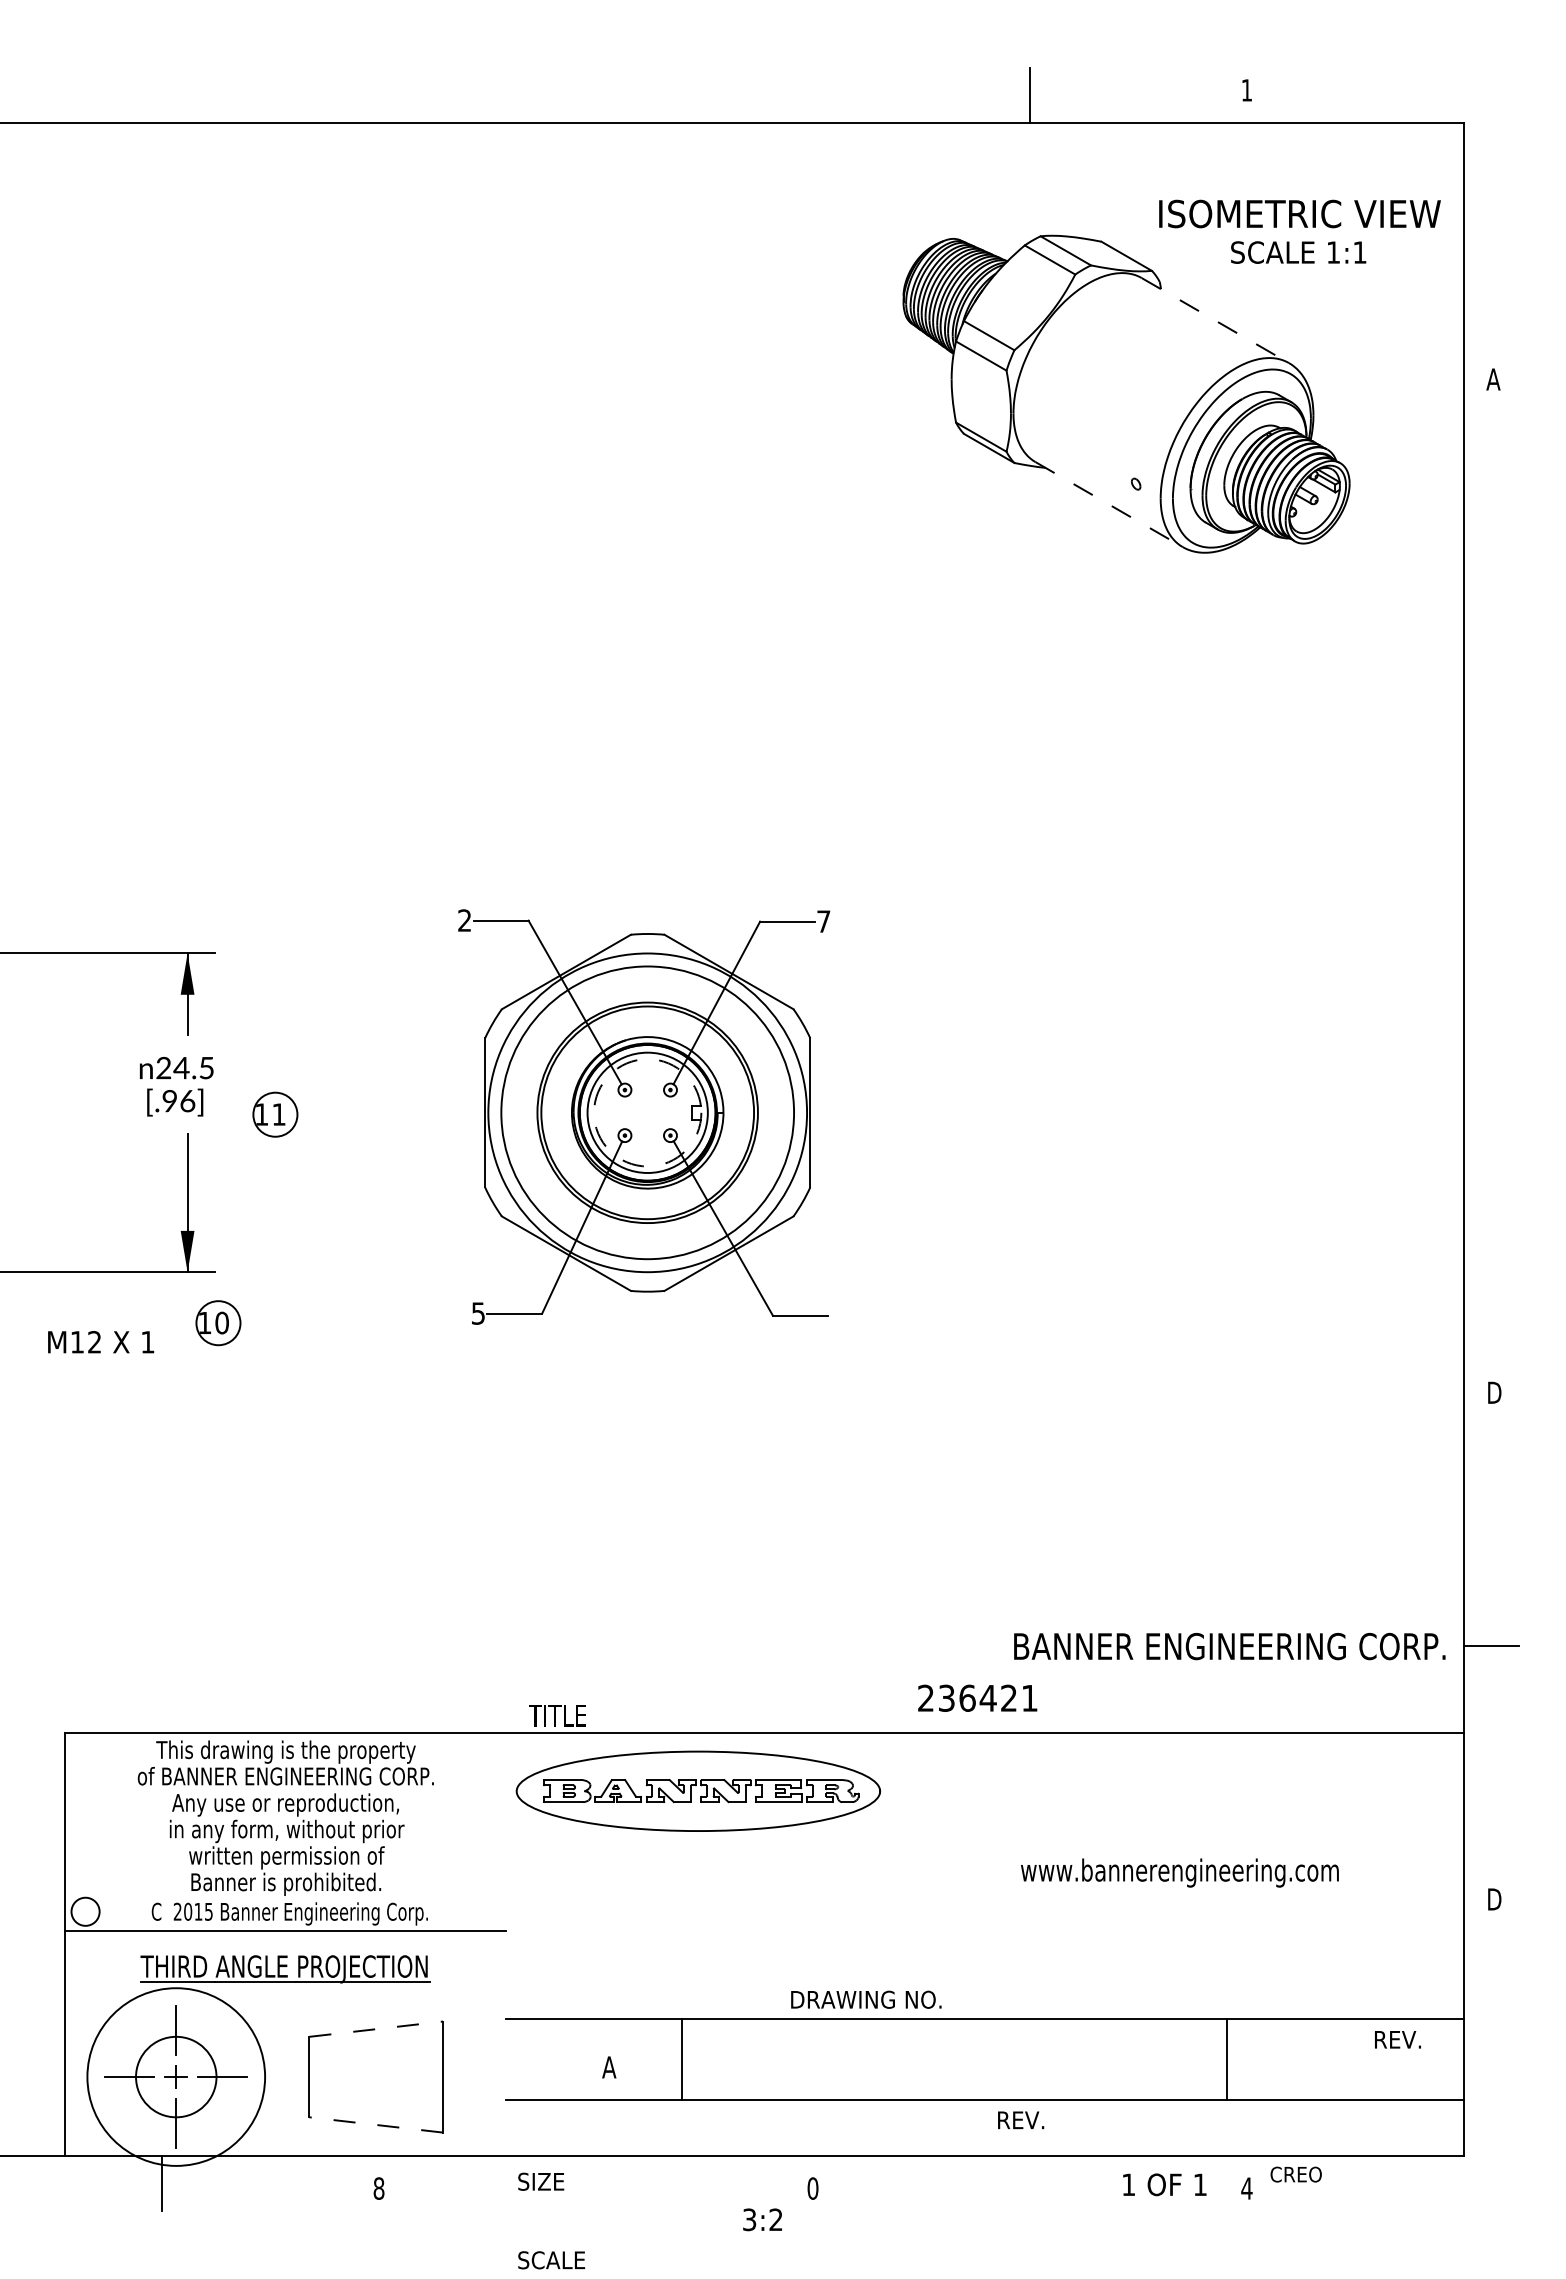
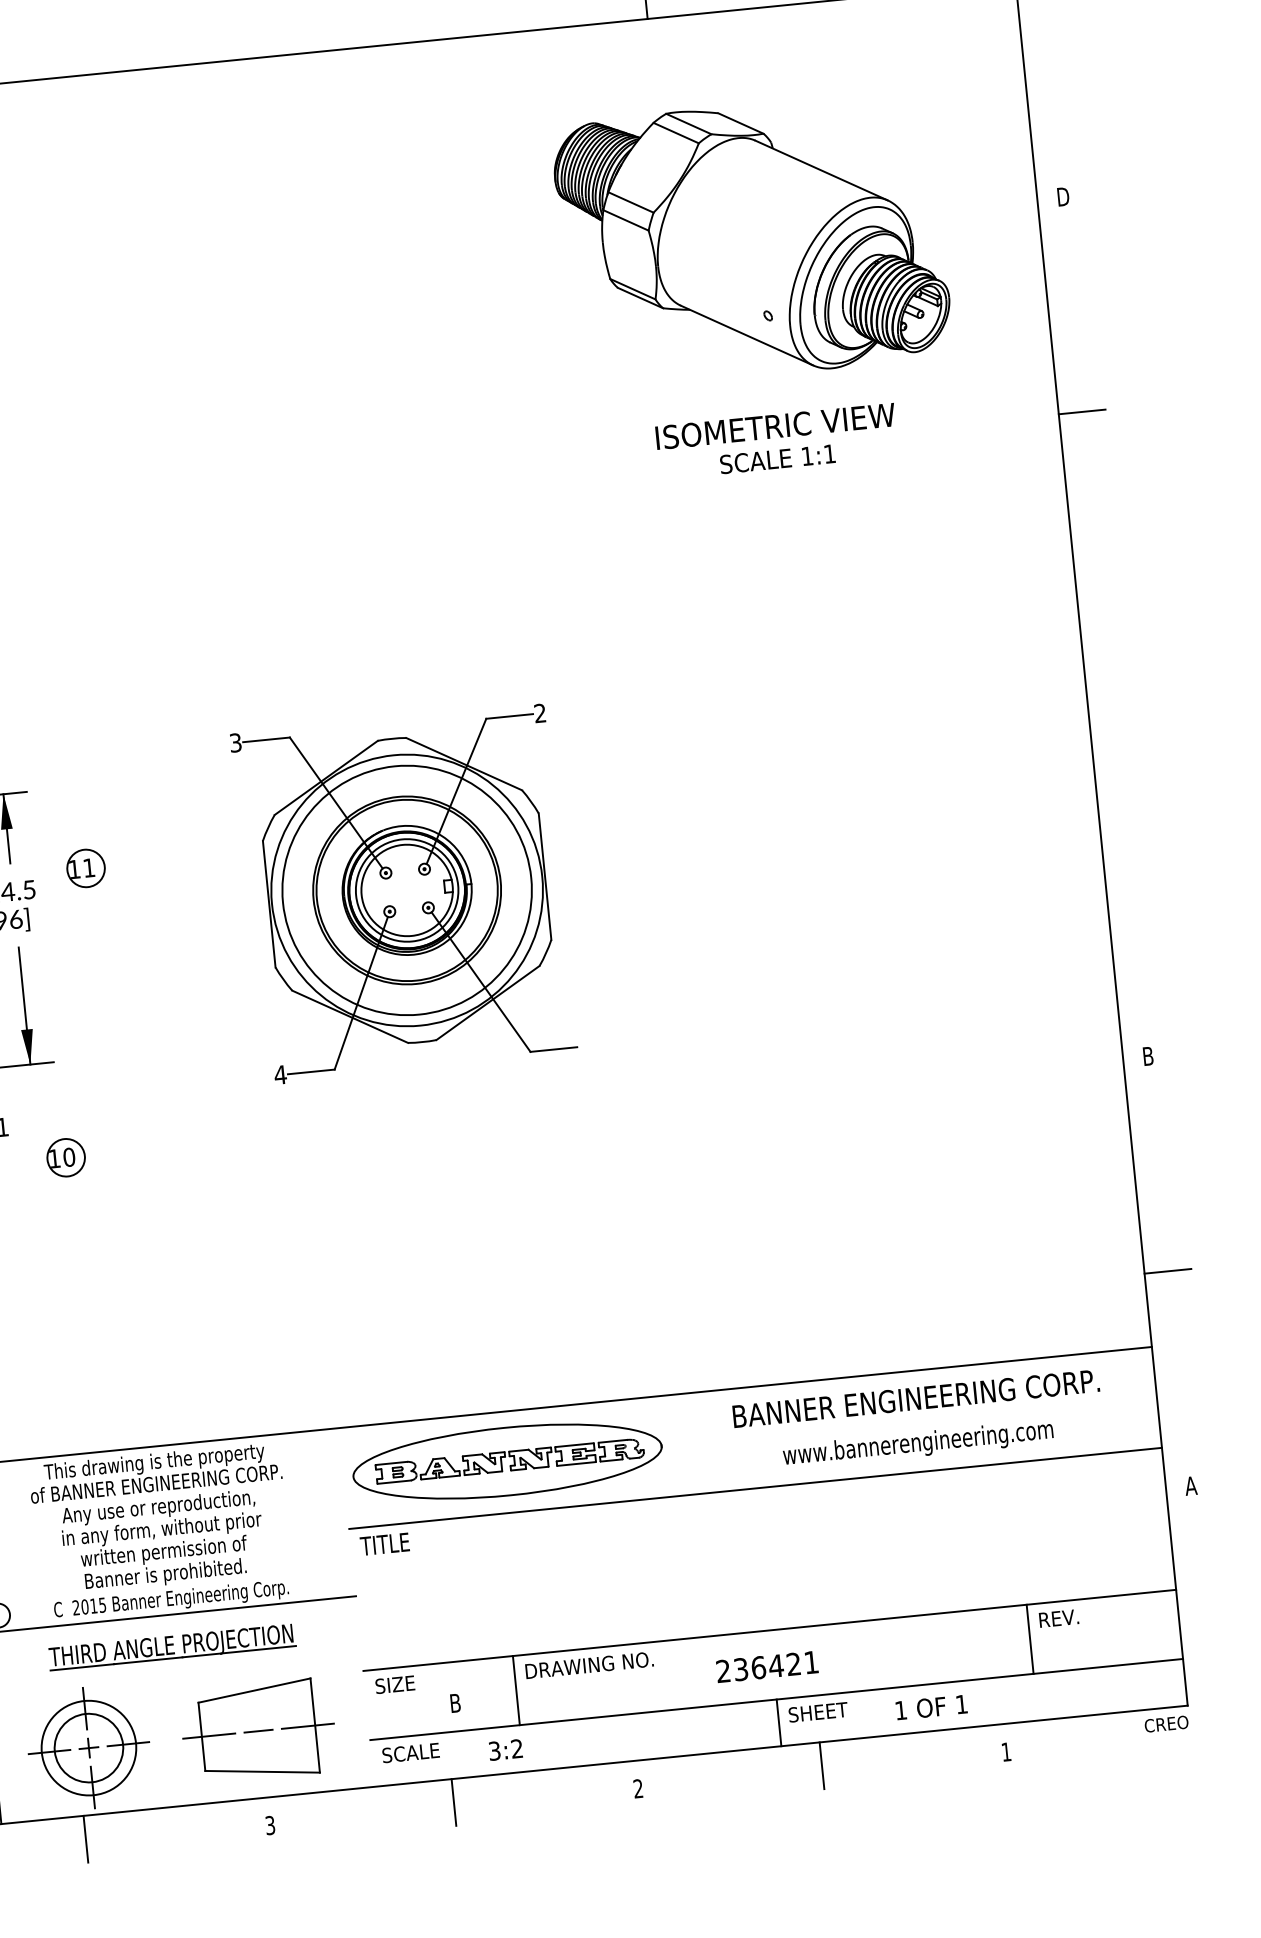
text: (1299, 231) -> (776, 441), moved
line: (1215, 320) -> (821, 170), dashed -> solid
text: (1493, 379) -> (1062, 196), A -> D
line: (1109, 504) -> (747, 335), dashed -> solid
line: (1491, 632) -> (1082, 411), added
text: (464, 920) -> (235, 742), 2 -> 3
text: (823, 921) -> (540, 713), 7 -> 2
circle: (647, 1112) -> (406, 890), dashed -> solid
part: (275, 1114) -> (86, 868), moved
text: (478, 1313) -> (280, 1074), 5 -> 4
part: (218, 1323) -> (66, 1158), moved
text: (1495, 1392) -> (1149, 1055), D -> B
text: (1229, 1646) -> (915, 1398), moved
text: (977, 1697) -> (767, 1666), moved
text: (557, 1715) -> (384, 1544), moved
line: (984, 1851) -> (755, 1488), added
text: (1179, 1872) -> (917, 1443), moved
text: (1493, 1899) -> (1191, 1486), D -> A
text: (866, 1999) -> (589, 1665), moved
line: (376, 2029) -> (254, 1690), dashed -> solid
text: (1397, 2039) -> (1058, 1618), moved
line: (1226, 2059) -> (1029, 1639), moved
text: (609, 2067) -> (455, 1703), A -> B
circle: (175, 2076) -> (88, 1747), size x0.62
line: (317, 2077) -> (208, 1736), added
line: (375, 2077) -> (257, 1731), added
line: (434, 2077) -> (307, 1726), added
text: (1031, 2120) -> (817, 1712), REV. -> SHEET
line: (375, 2124) -> (261, 1771), dashed -> solid
line: (984, 2127) -> (778, 1722), added
text: (1295, 2174) -> (1165, 1724), moved
text: (541, 2181) -> (395, 1684), moved
line: (596, 2182) -> (454, 1801), added
line: (1030, 2182) -> (822, 1765), added
text: (1164, 2184) -> (931, 1707), moved
text: (378, 2188) -> (269, 1825), 8 -> 3
text: (812, 2188) -> (637, 1788), 0 -> 2
text: (1246, 2188) -> (1006, 1752), 4 -> 1
text: (762, 2219) -> (505, 1749), moved
text: (551, 2260) -> (410, 1753), moved

